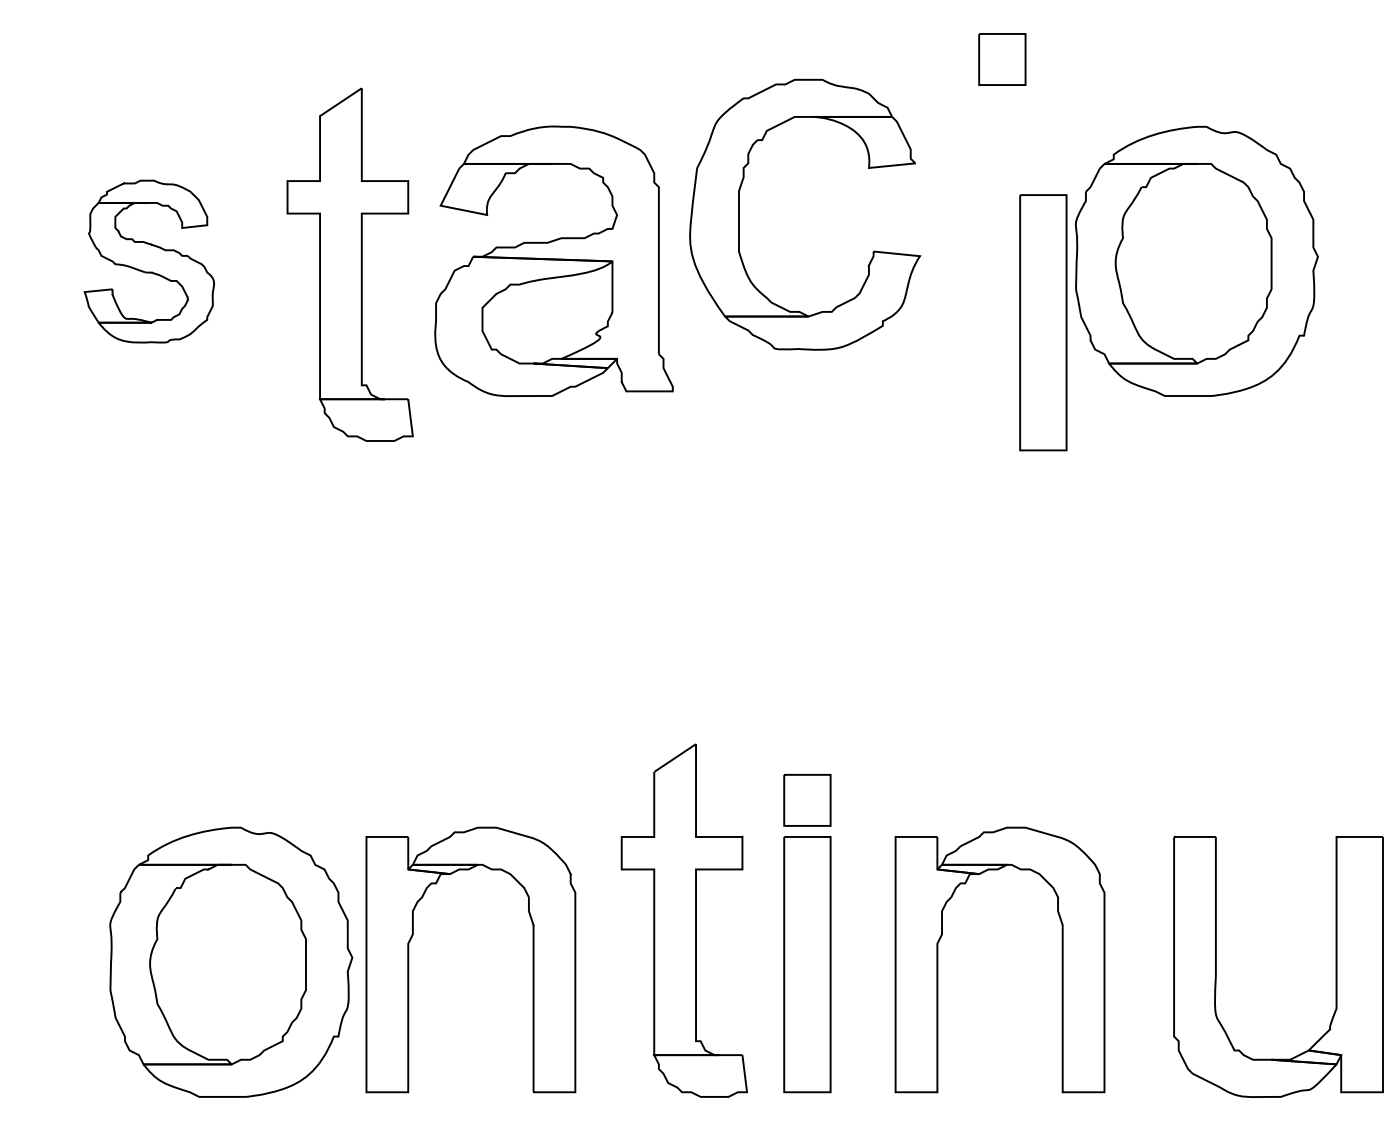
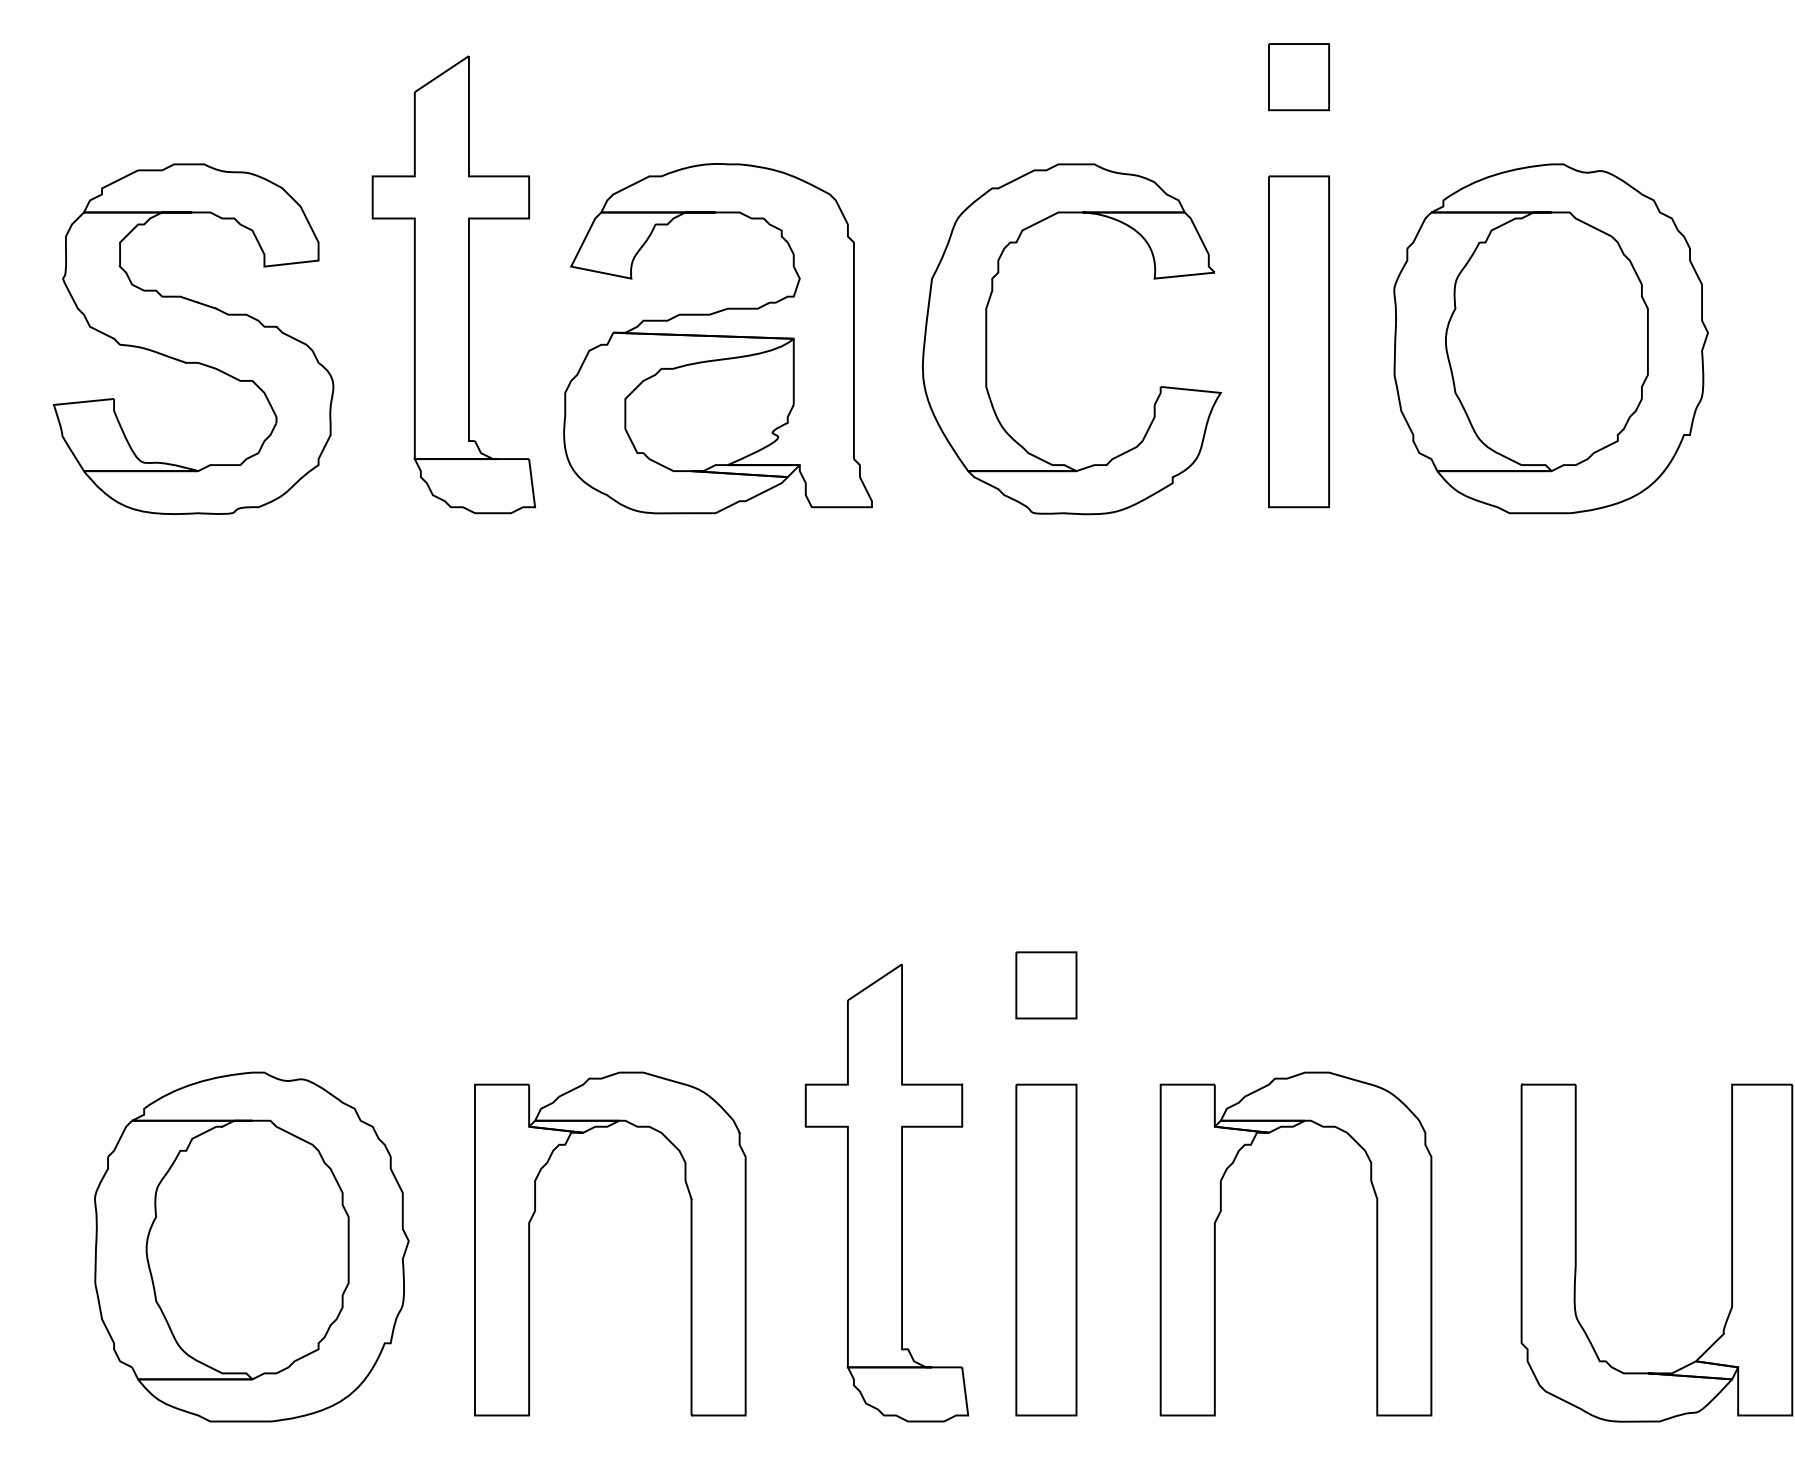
part: (739, 214) -> (986, 338), moved
part: (149, 261) -> (193, 338), size x1.67
part: (349, 264) -> (453, 284), moved
part: (1043, 322) -> (1299, 341), moved
part: (807, 800) -> (1046, 985), moved
part: (231, 961) -> (252, 1246), moved

